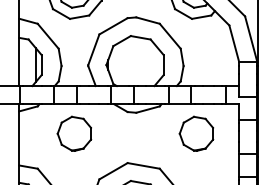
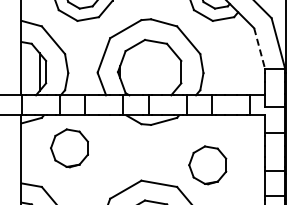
line: (234, 43) -> (259, 48), solid -> dashed
part: (74, 134) -> (69, 148), moved
part: (196, 134) -> (207, 165), moved

